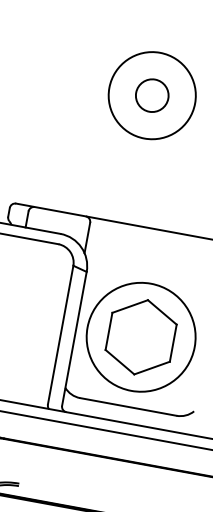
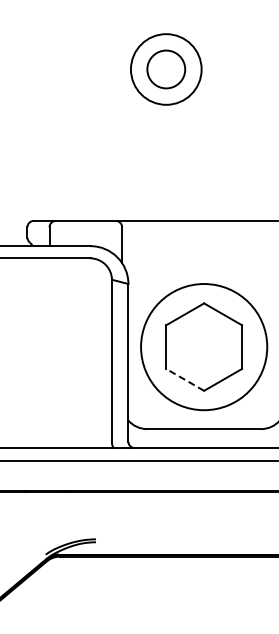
circle: (151, 95) -> (165, 69), size x0.7
line: (120, 361) -> (185, 379), solid -> dashed

